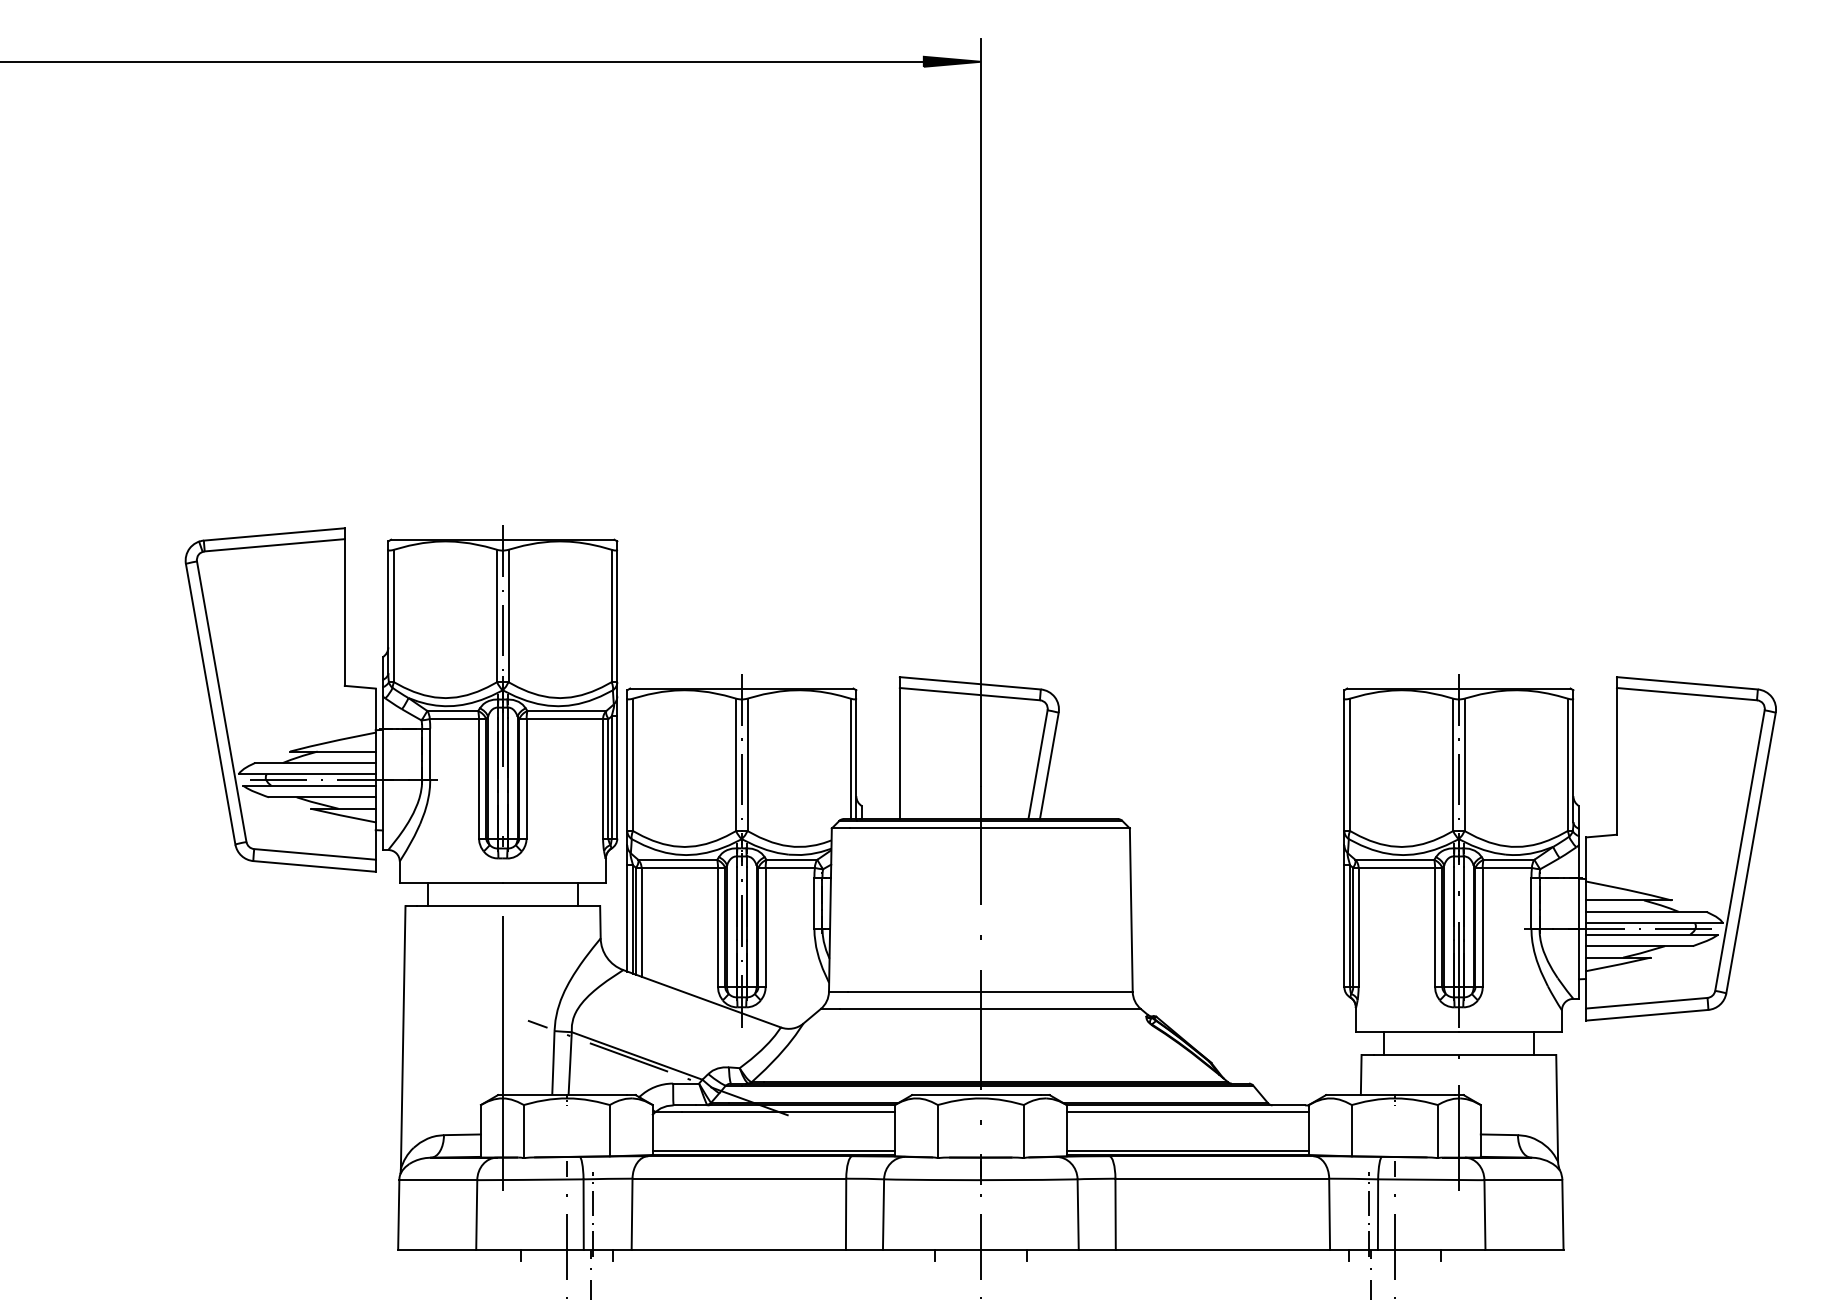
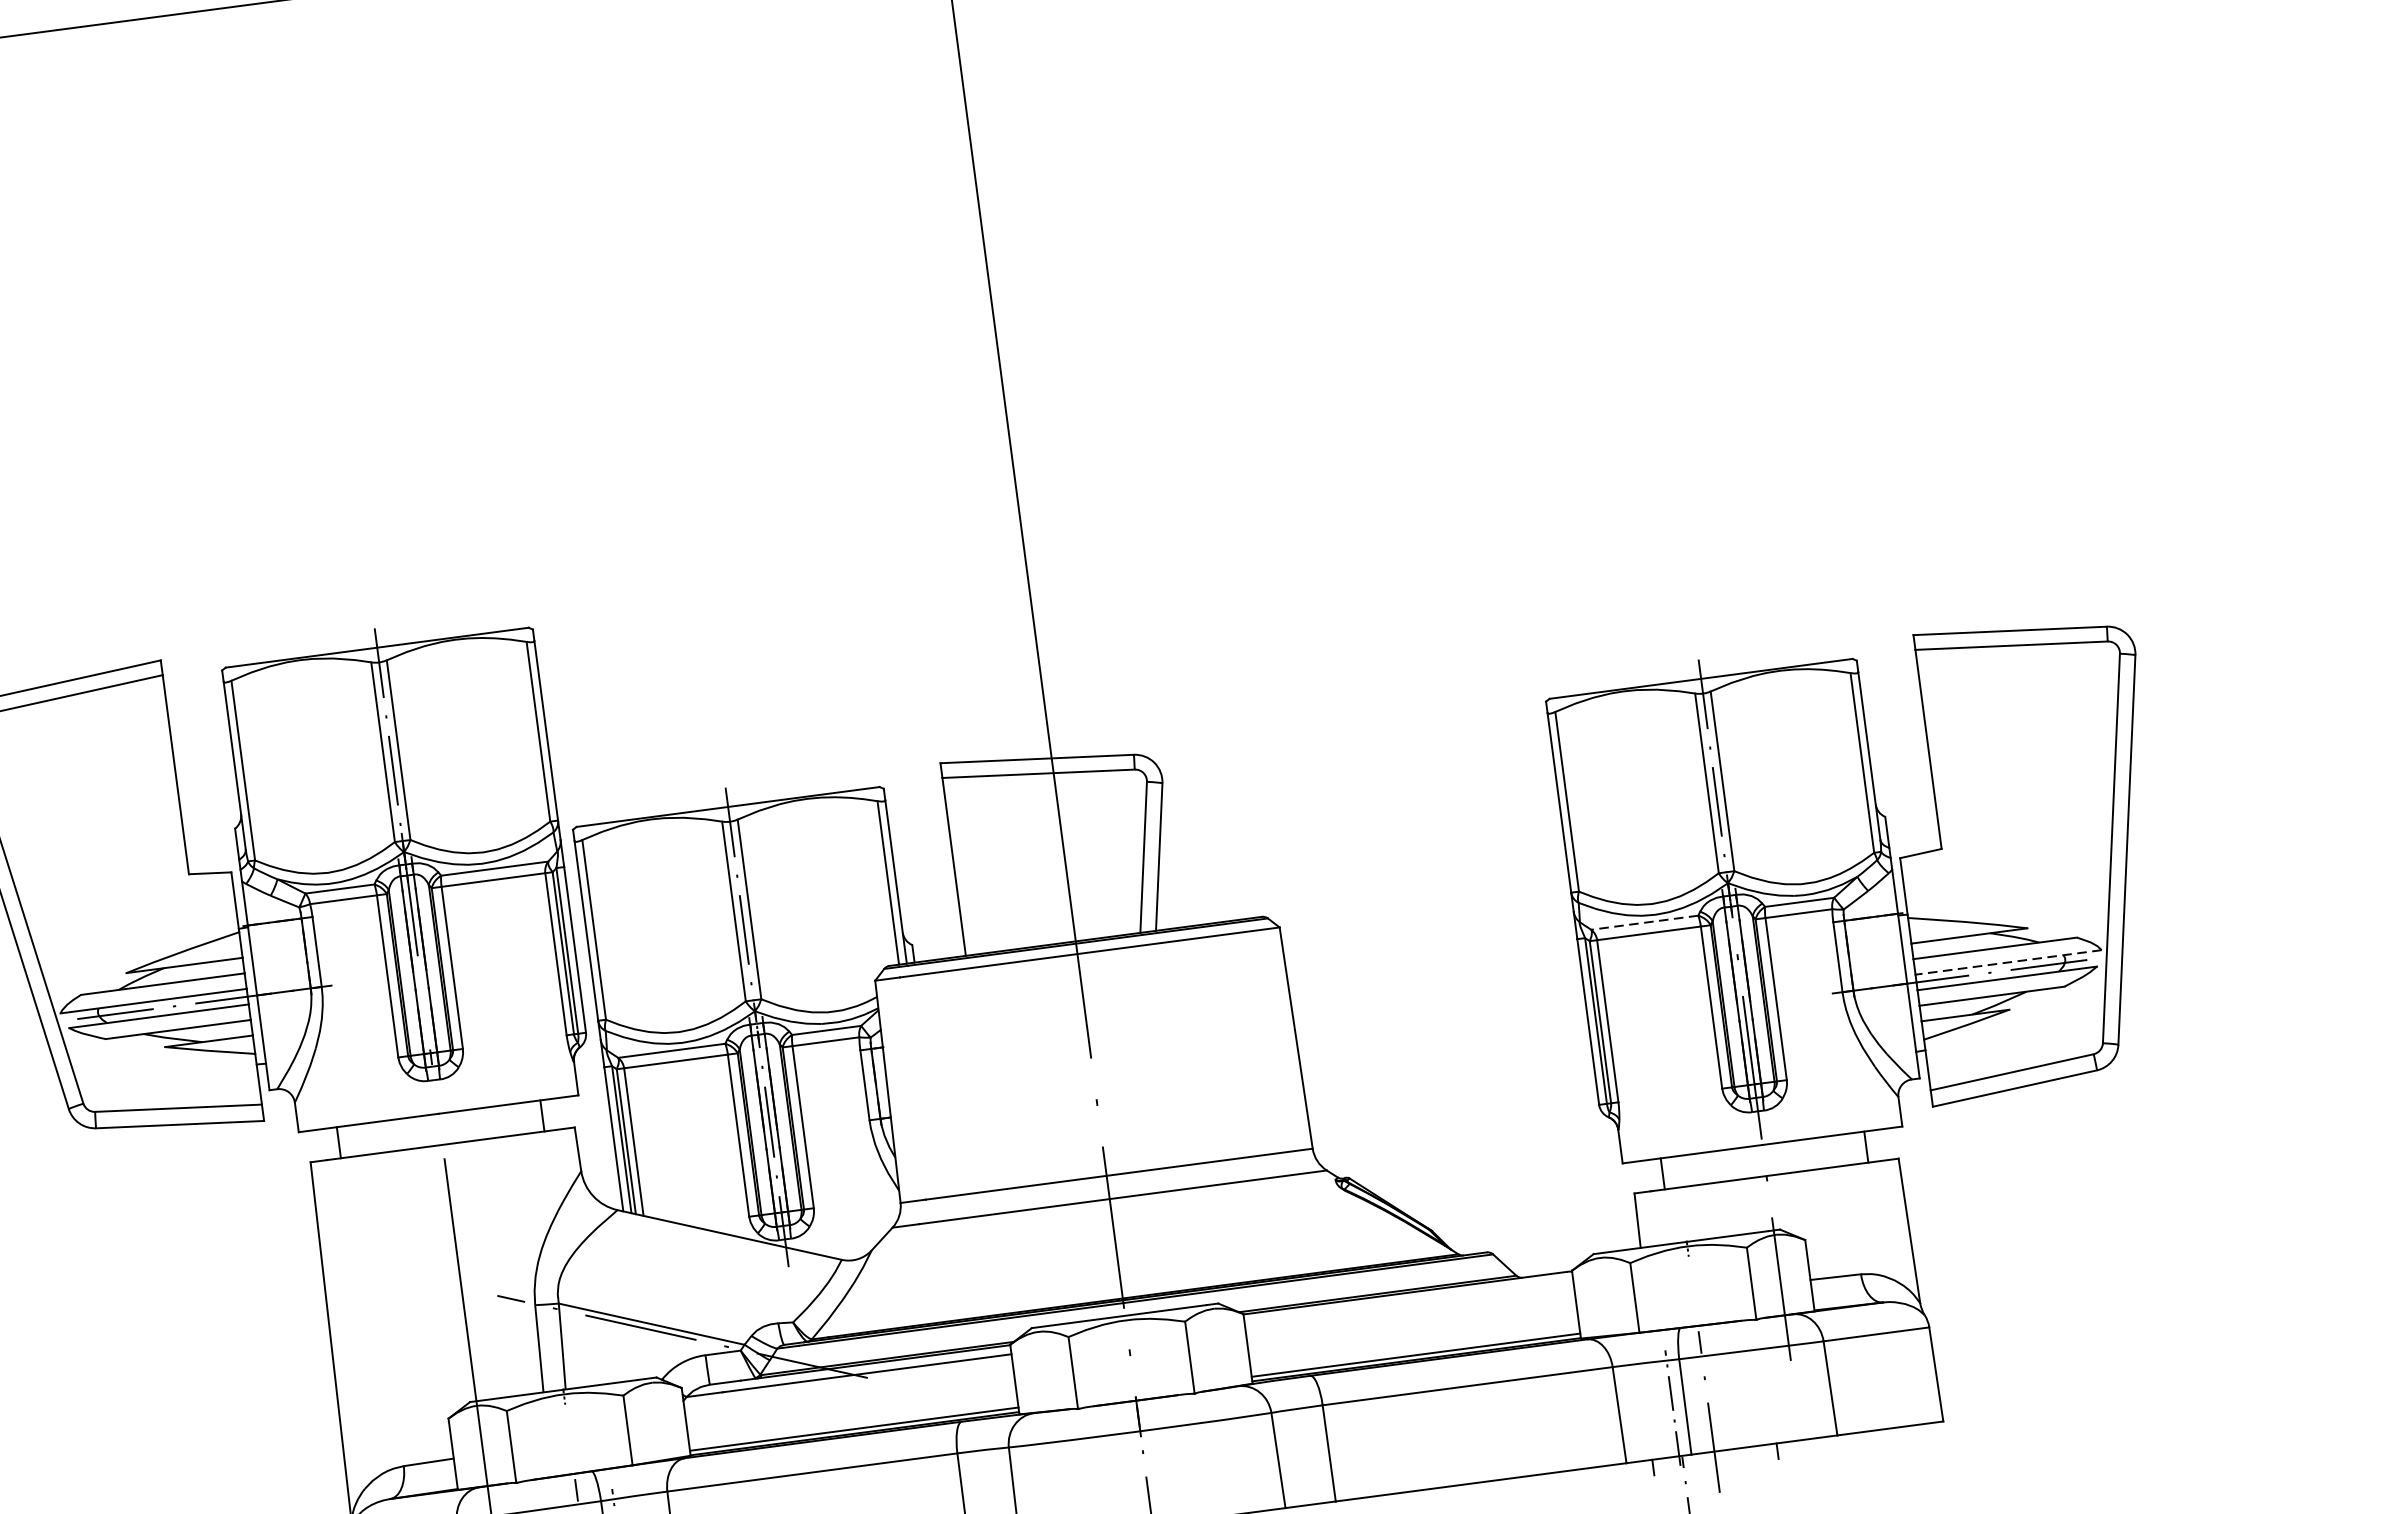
line: (1394, 859) -> (1644, 922), solid -> dashed
line: (1654, 923) -> (2008, 962), solid -> dashed
line: (1187, 1112) -> (1408, 1302), removed

